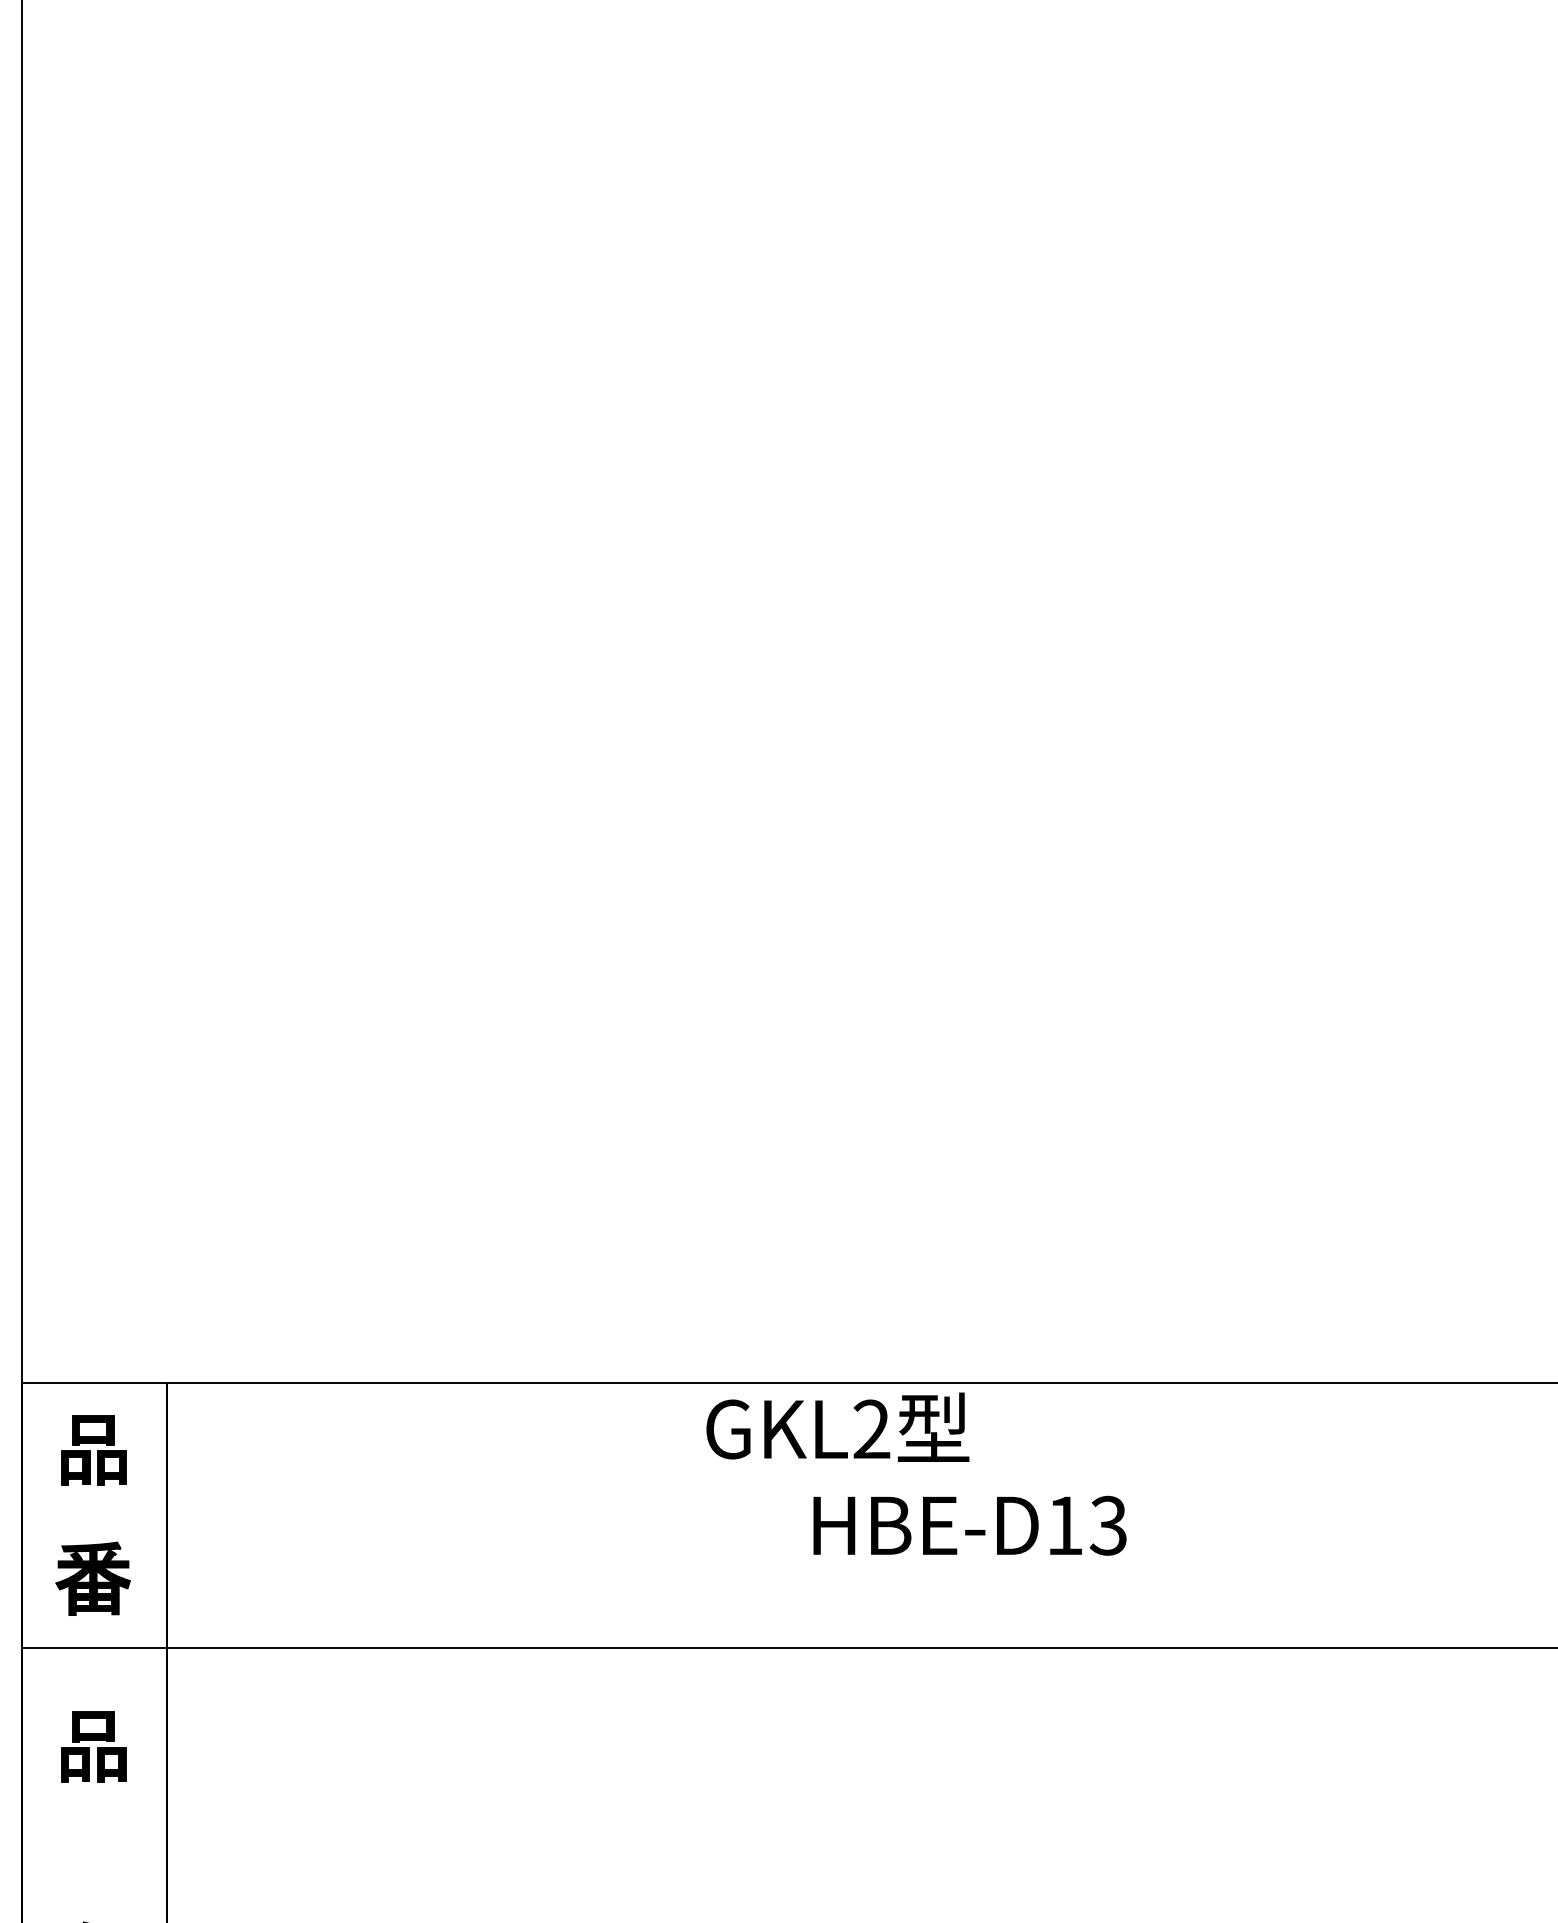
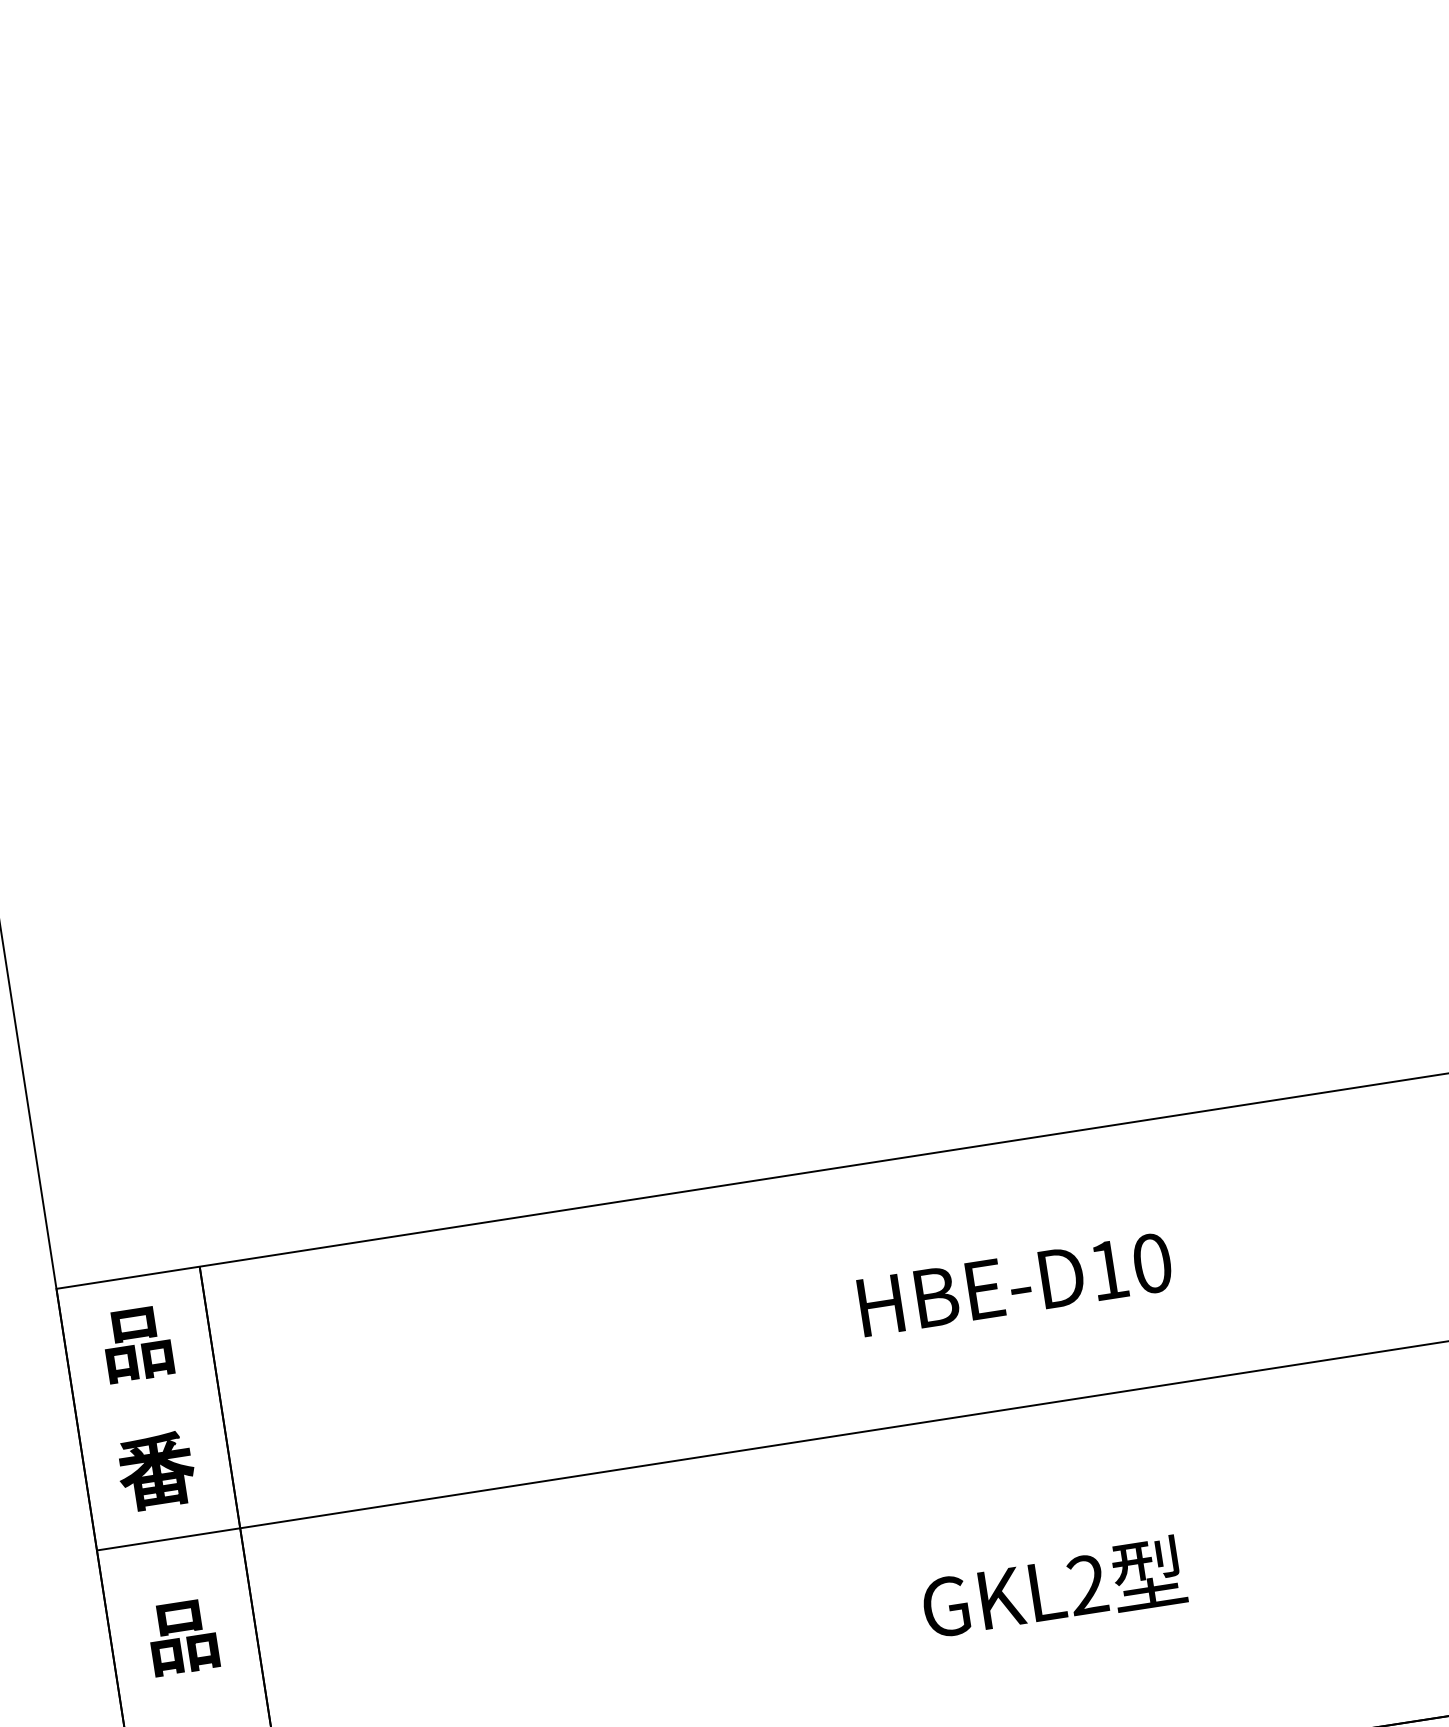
text: (837, 1426) -> (1053, 1587), moved
text: (1108, 1525) -> (1151, 1263), HBE-D13 -> HBE-D10

